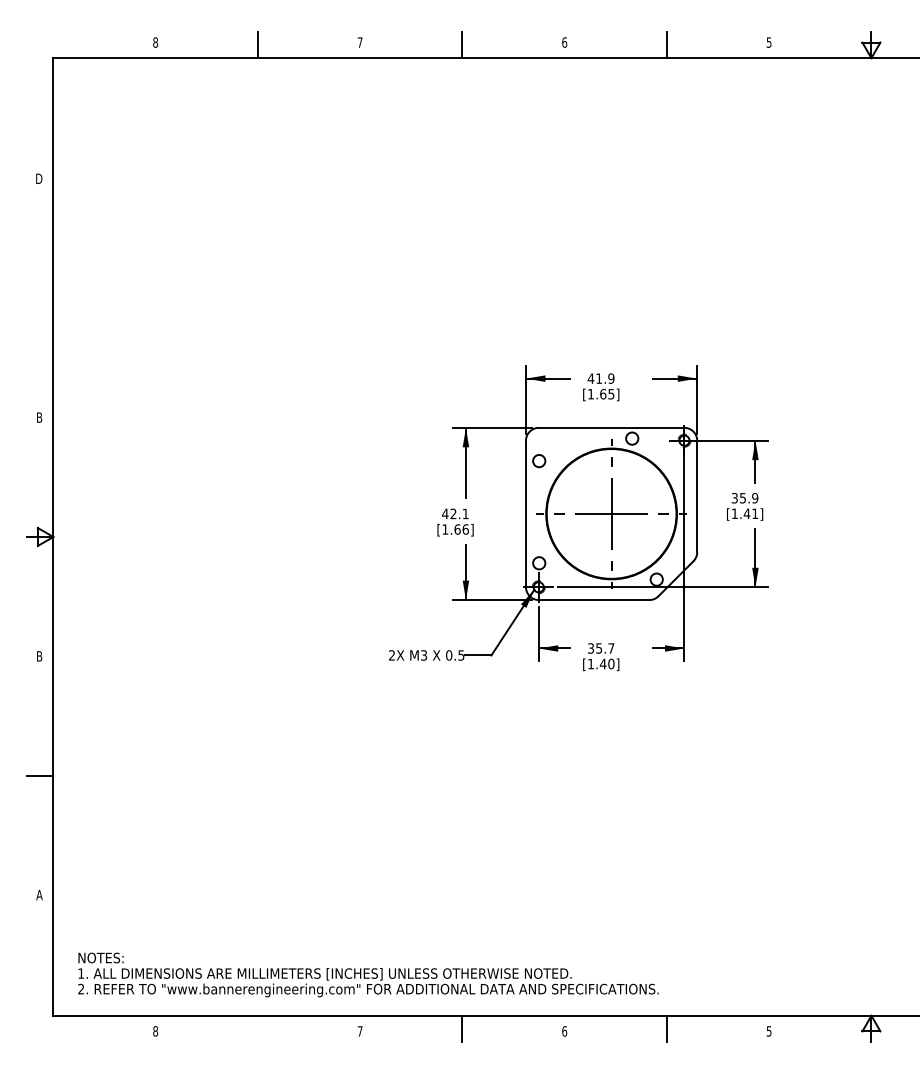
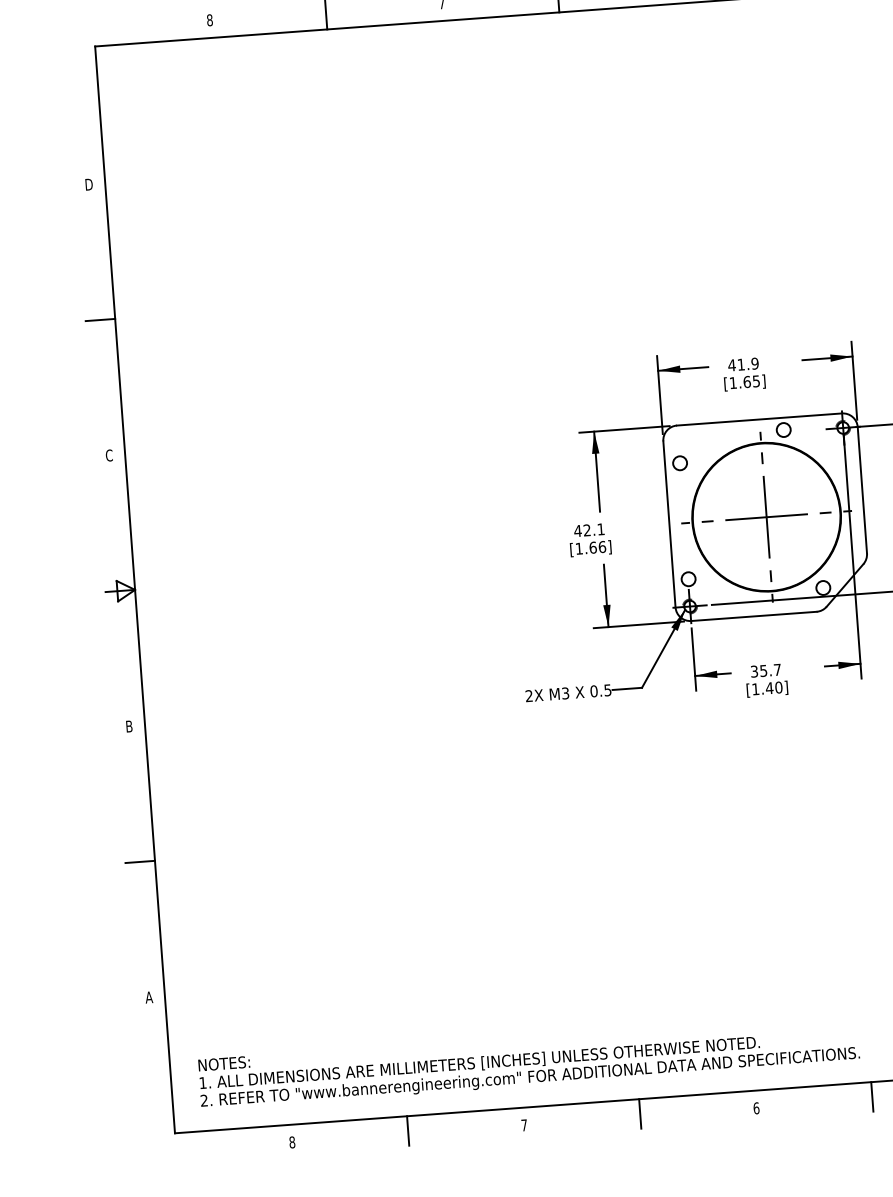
line: (40, 298) -> (100, 320), added
text: (39, 417) -> (109, 455), B -> C
line: (257, 1028) -> (407, 1130), added

